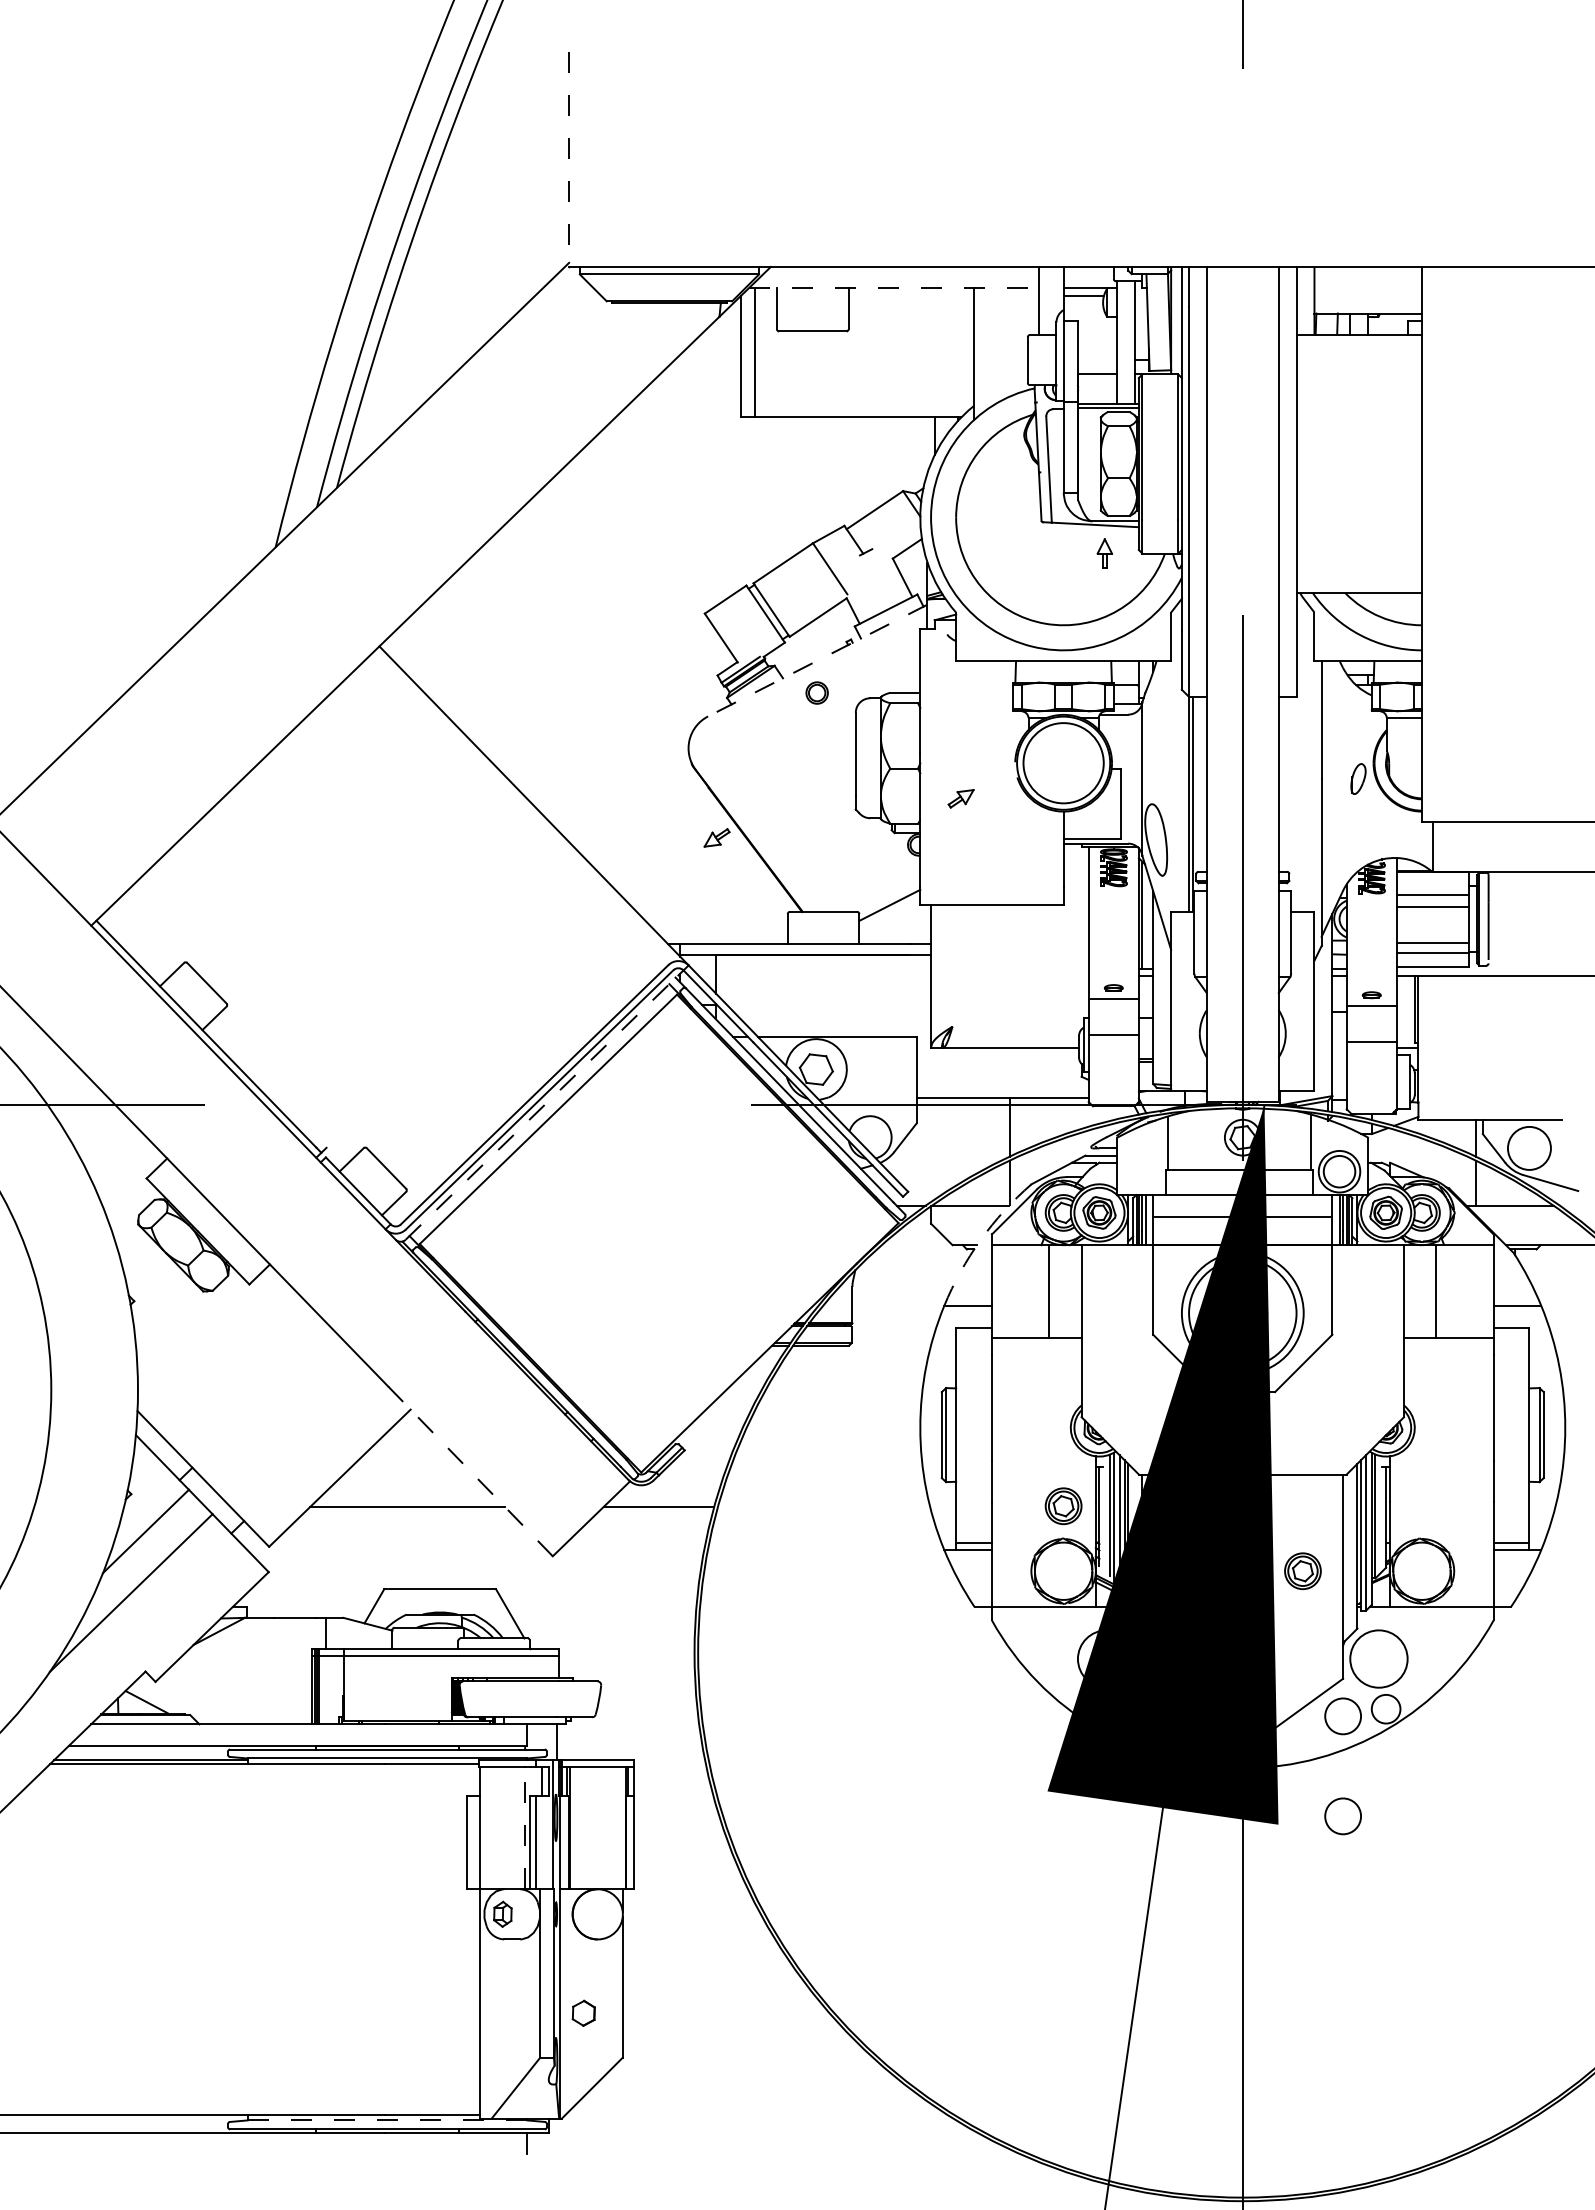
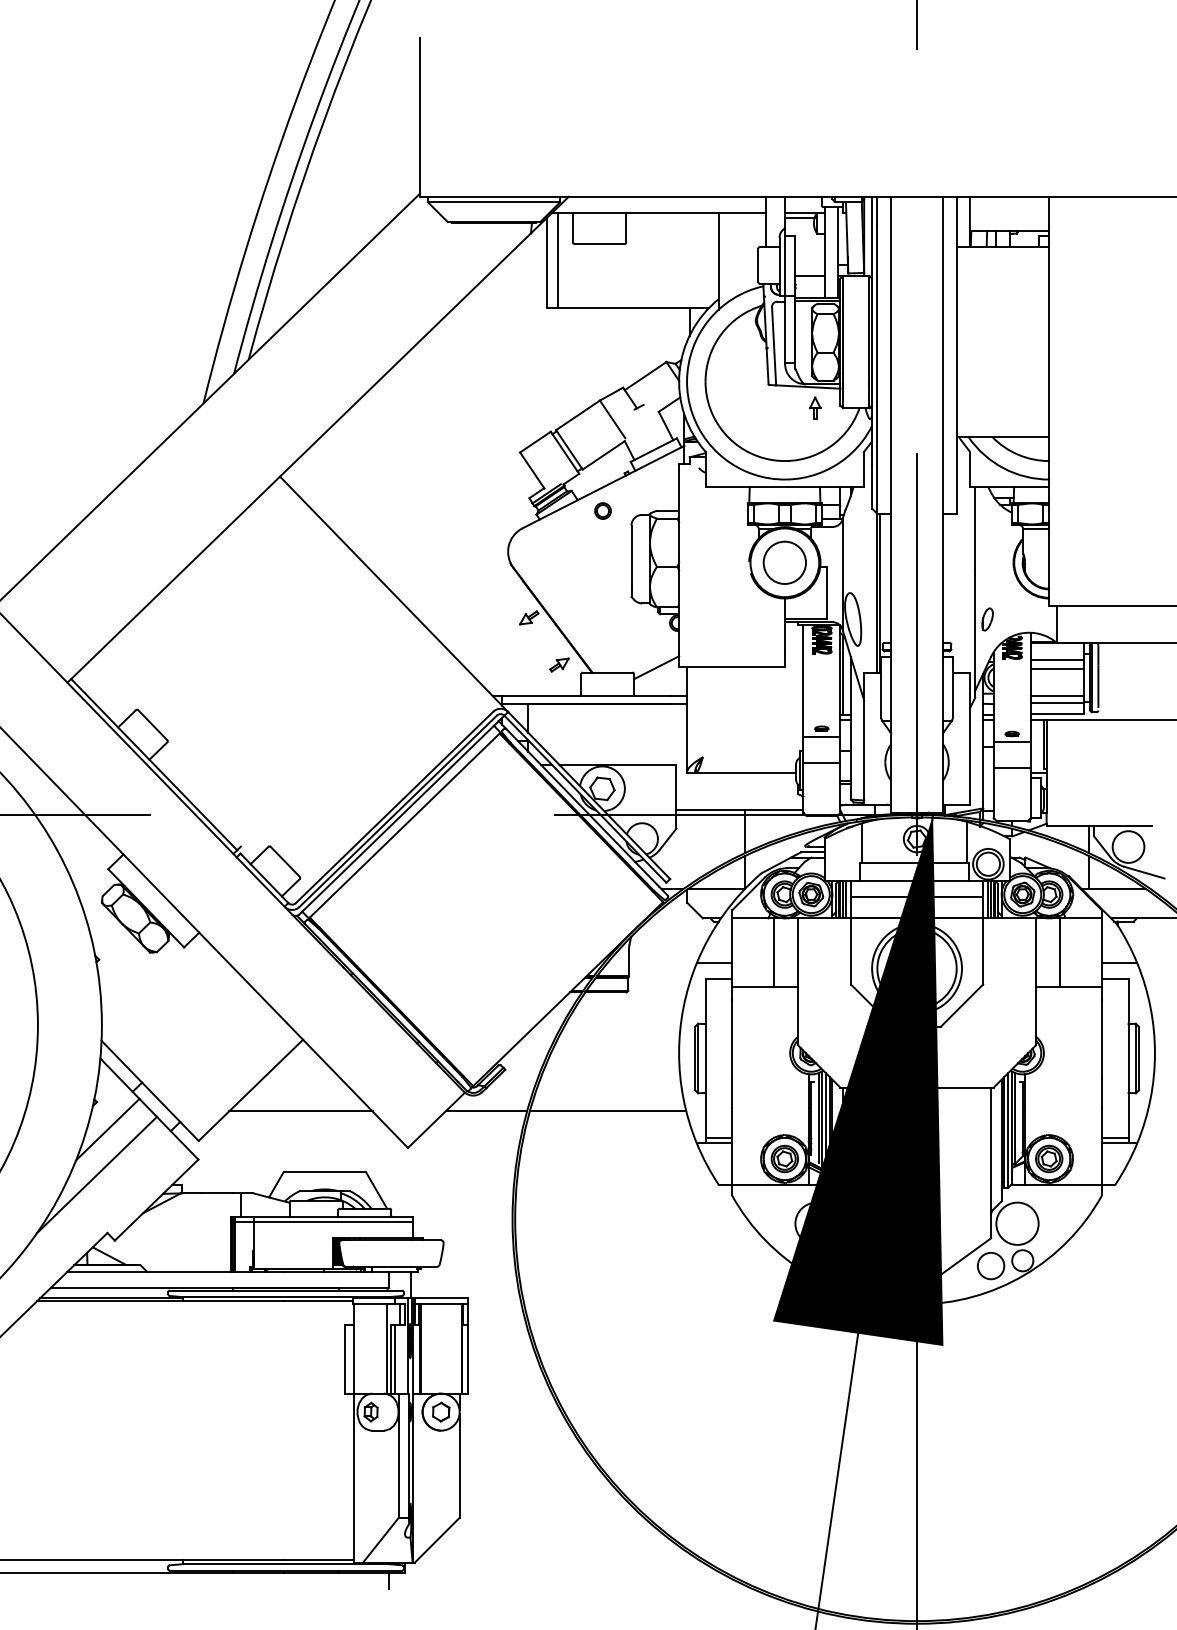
line: (569, 159) -> (420, 117), dashed -> solid
line: (893, 288) -> (659, 212), dashed -> solid
line: (817, 660) -> (603, 487), dashed -> solid
circle: (1063, 762) -> (784, 562), size x0.71
part: (1358, 778) -> (987, 619), moved
part: (960, 798) -> (558, 664), moved
line: (542, 1107) -> (400, 816), dashed -> solid
arc: (980, 1240) -> (723, 914), dashed -> solid
line: (470, 1471) -> (347, 1085), dashed -> solid
line: (824, 1506) -> (608, 1111), added
part: (1063, 1506) -> (784, 1159), moved
part: (1302, 1571) -> (1048, 1159), moved
circle: (1342, 1816) -> (990, 1339), removed
line: (524, 1828) -> (387, 1348), dashed -> solid
part: (583, 2012) -> (440, 1411), moved
line: (387, 2120) -> (286, 1564), dashed -> solid

